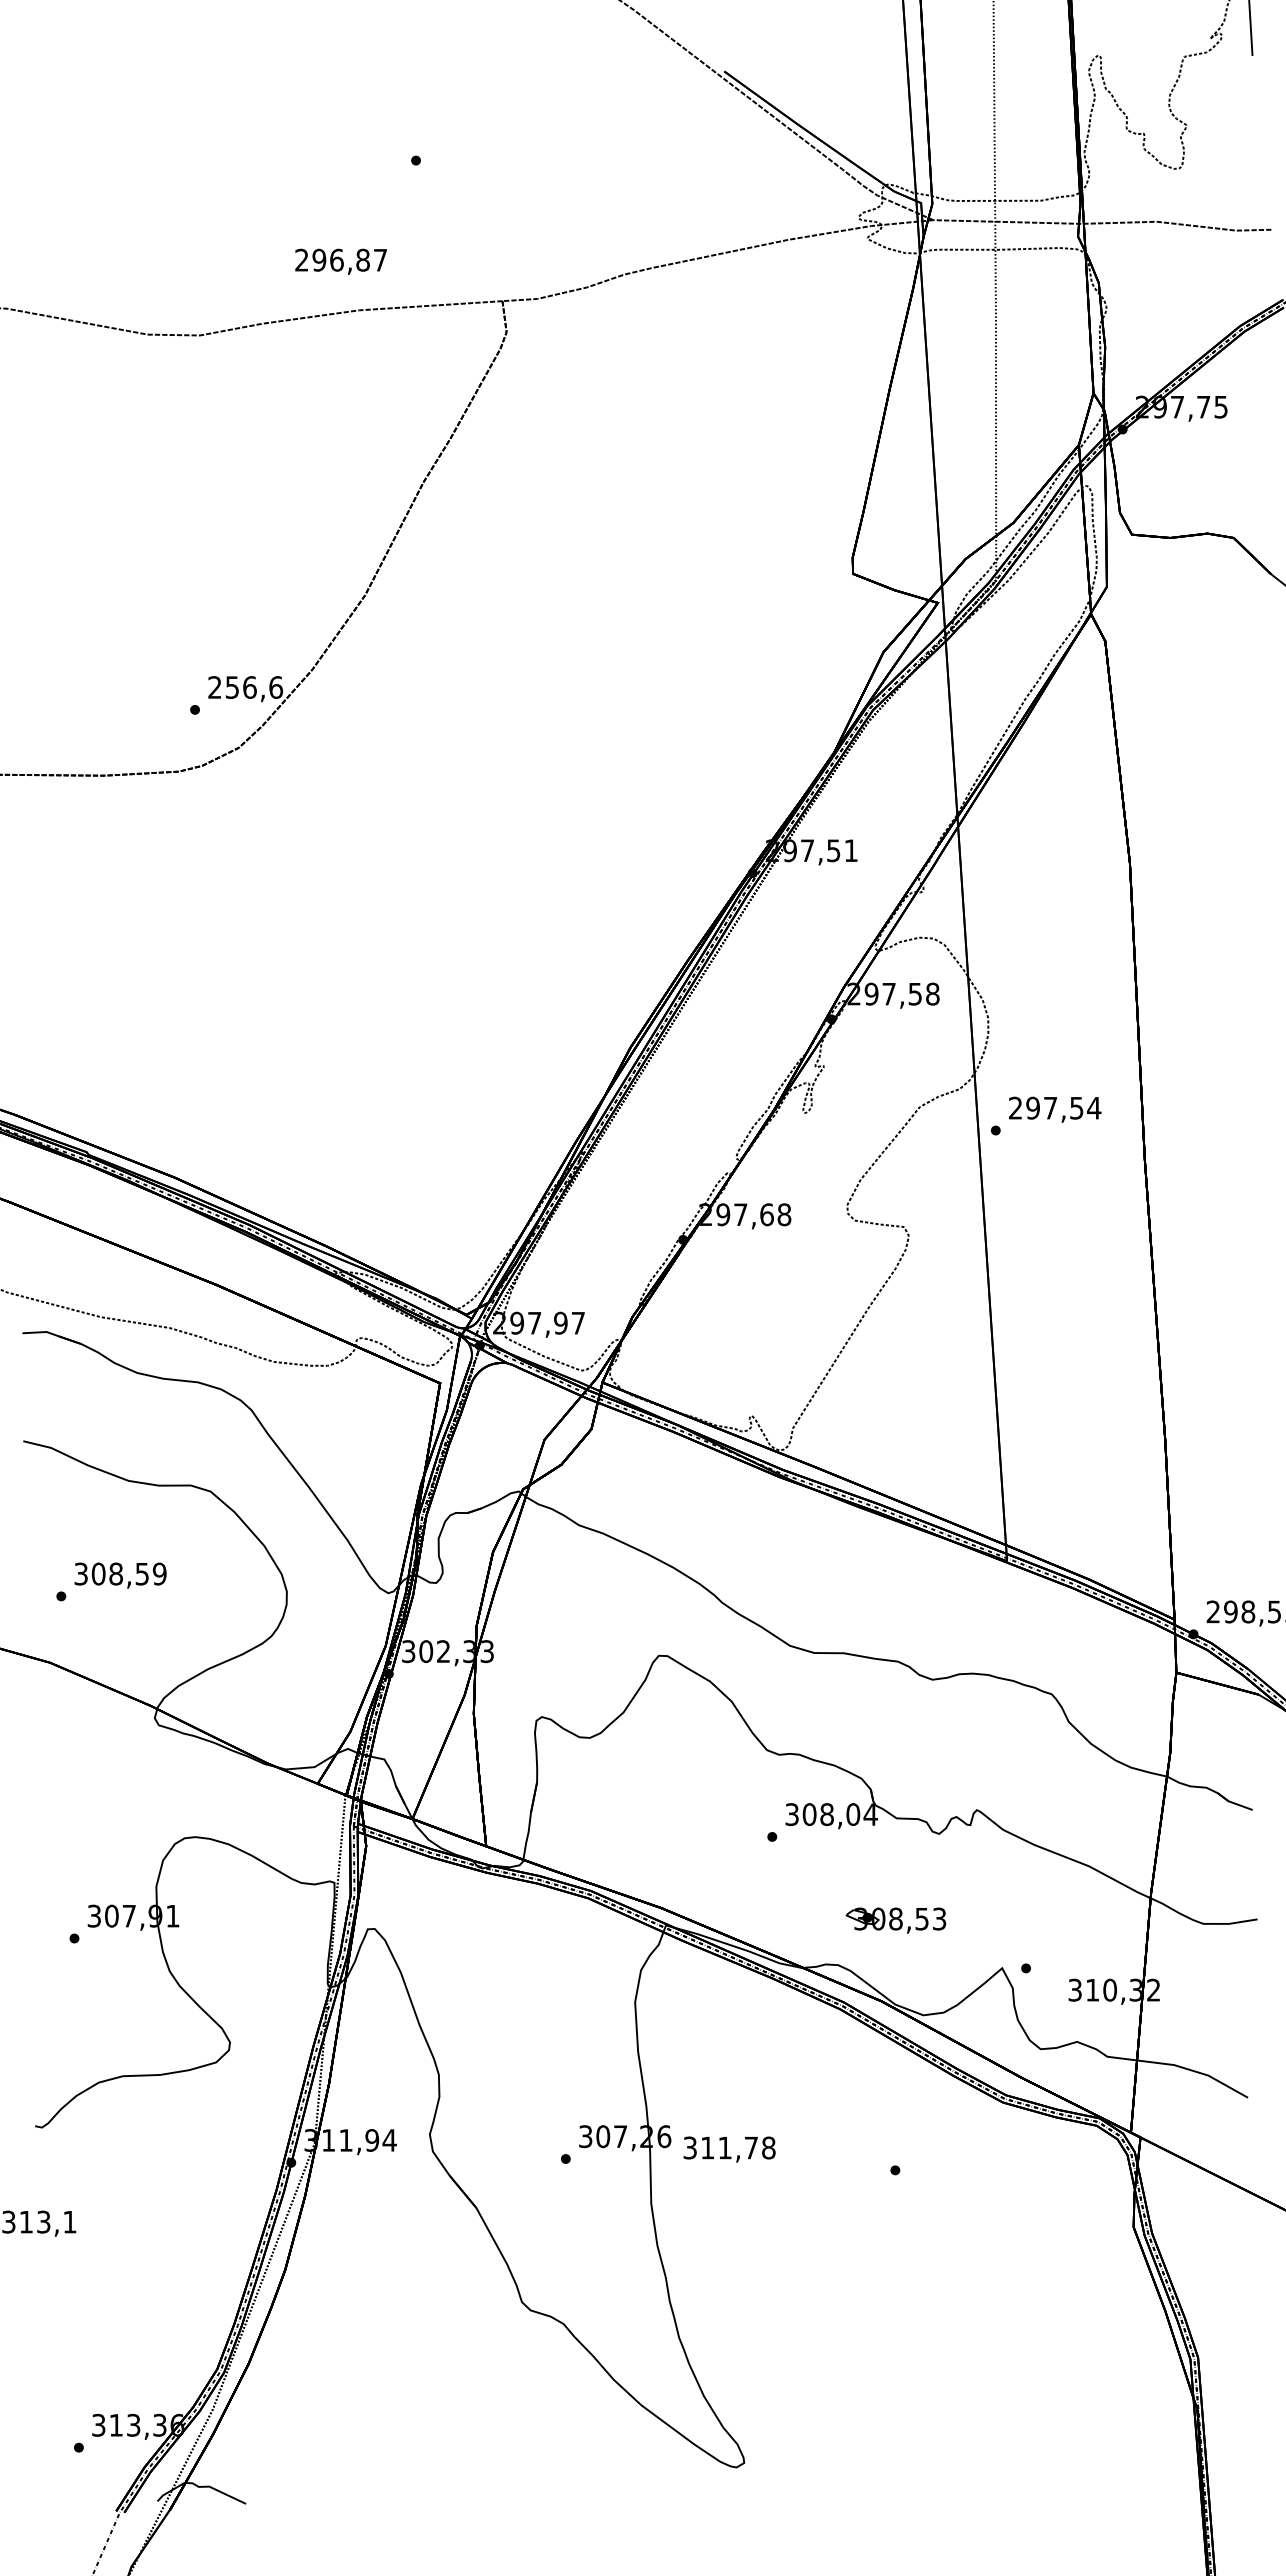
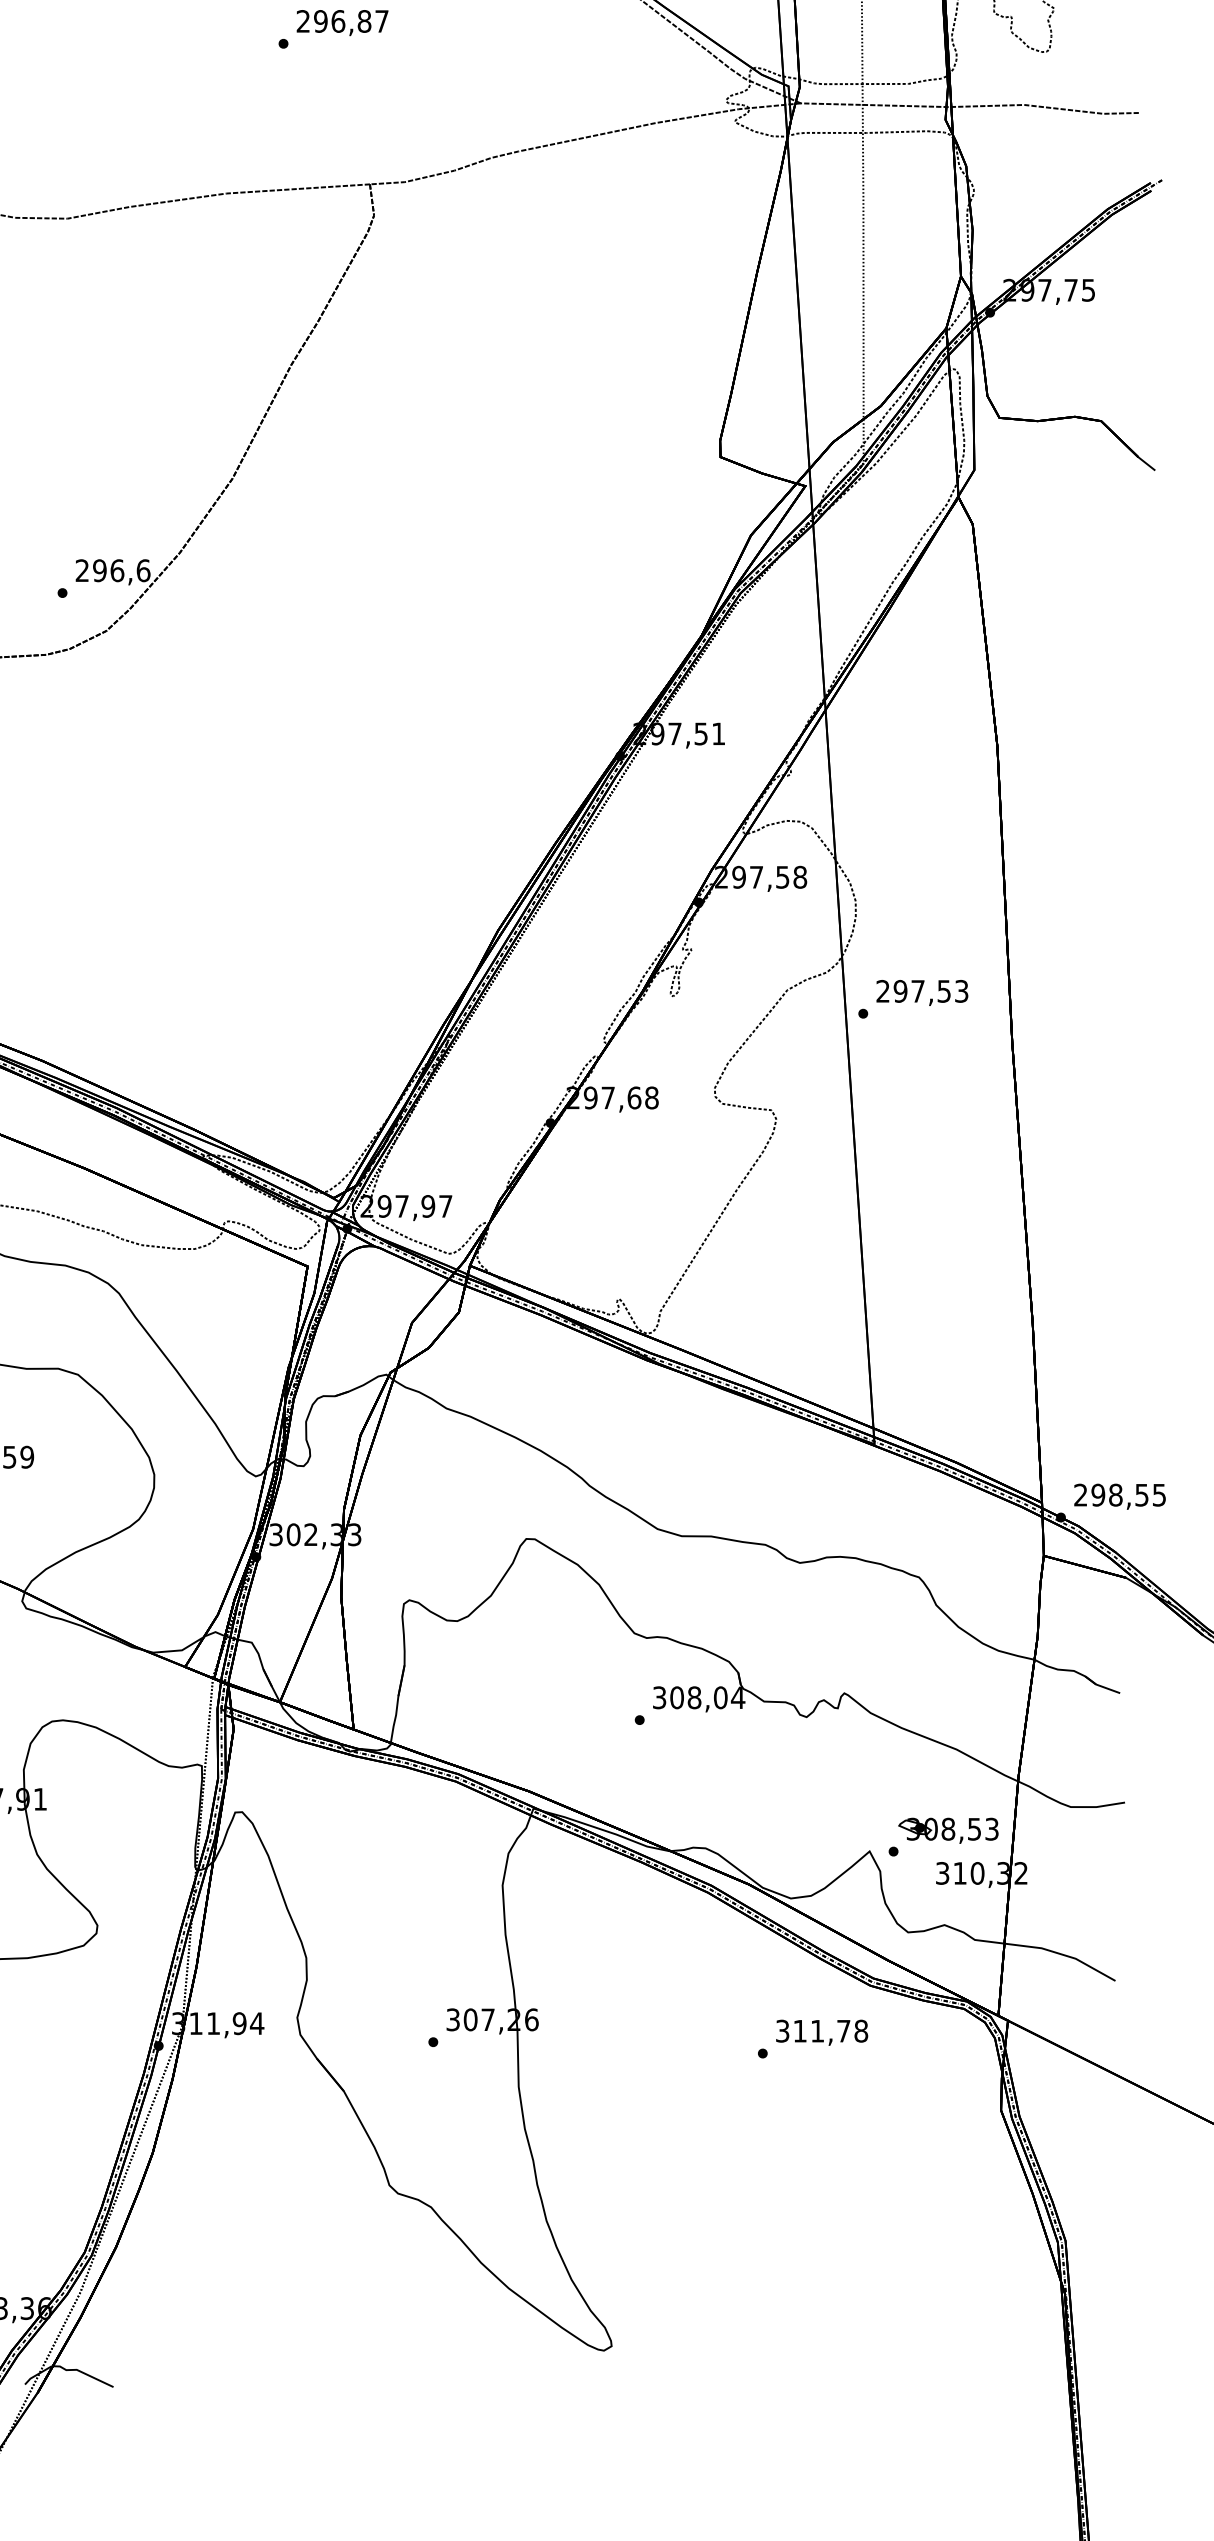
text: (340, 261) -> (341, 22), moved
text: (232, 687) -> (99, 570), 256,6 -> 296,6
text: (1094, 1107) -> (961, 990), 297,54 -> 297,53
part: (895, 1920) -> (947, 1830), moved
text: (729, 2149) -> (821, 2032), moved

